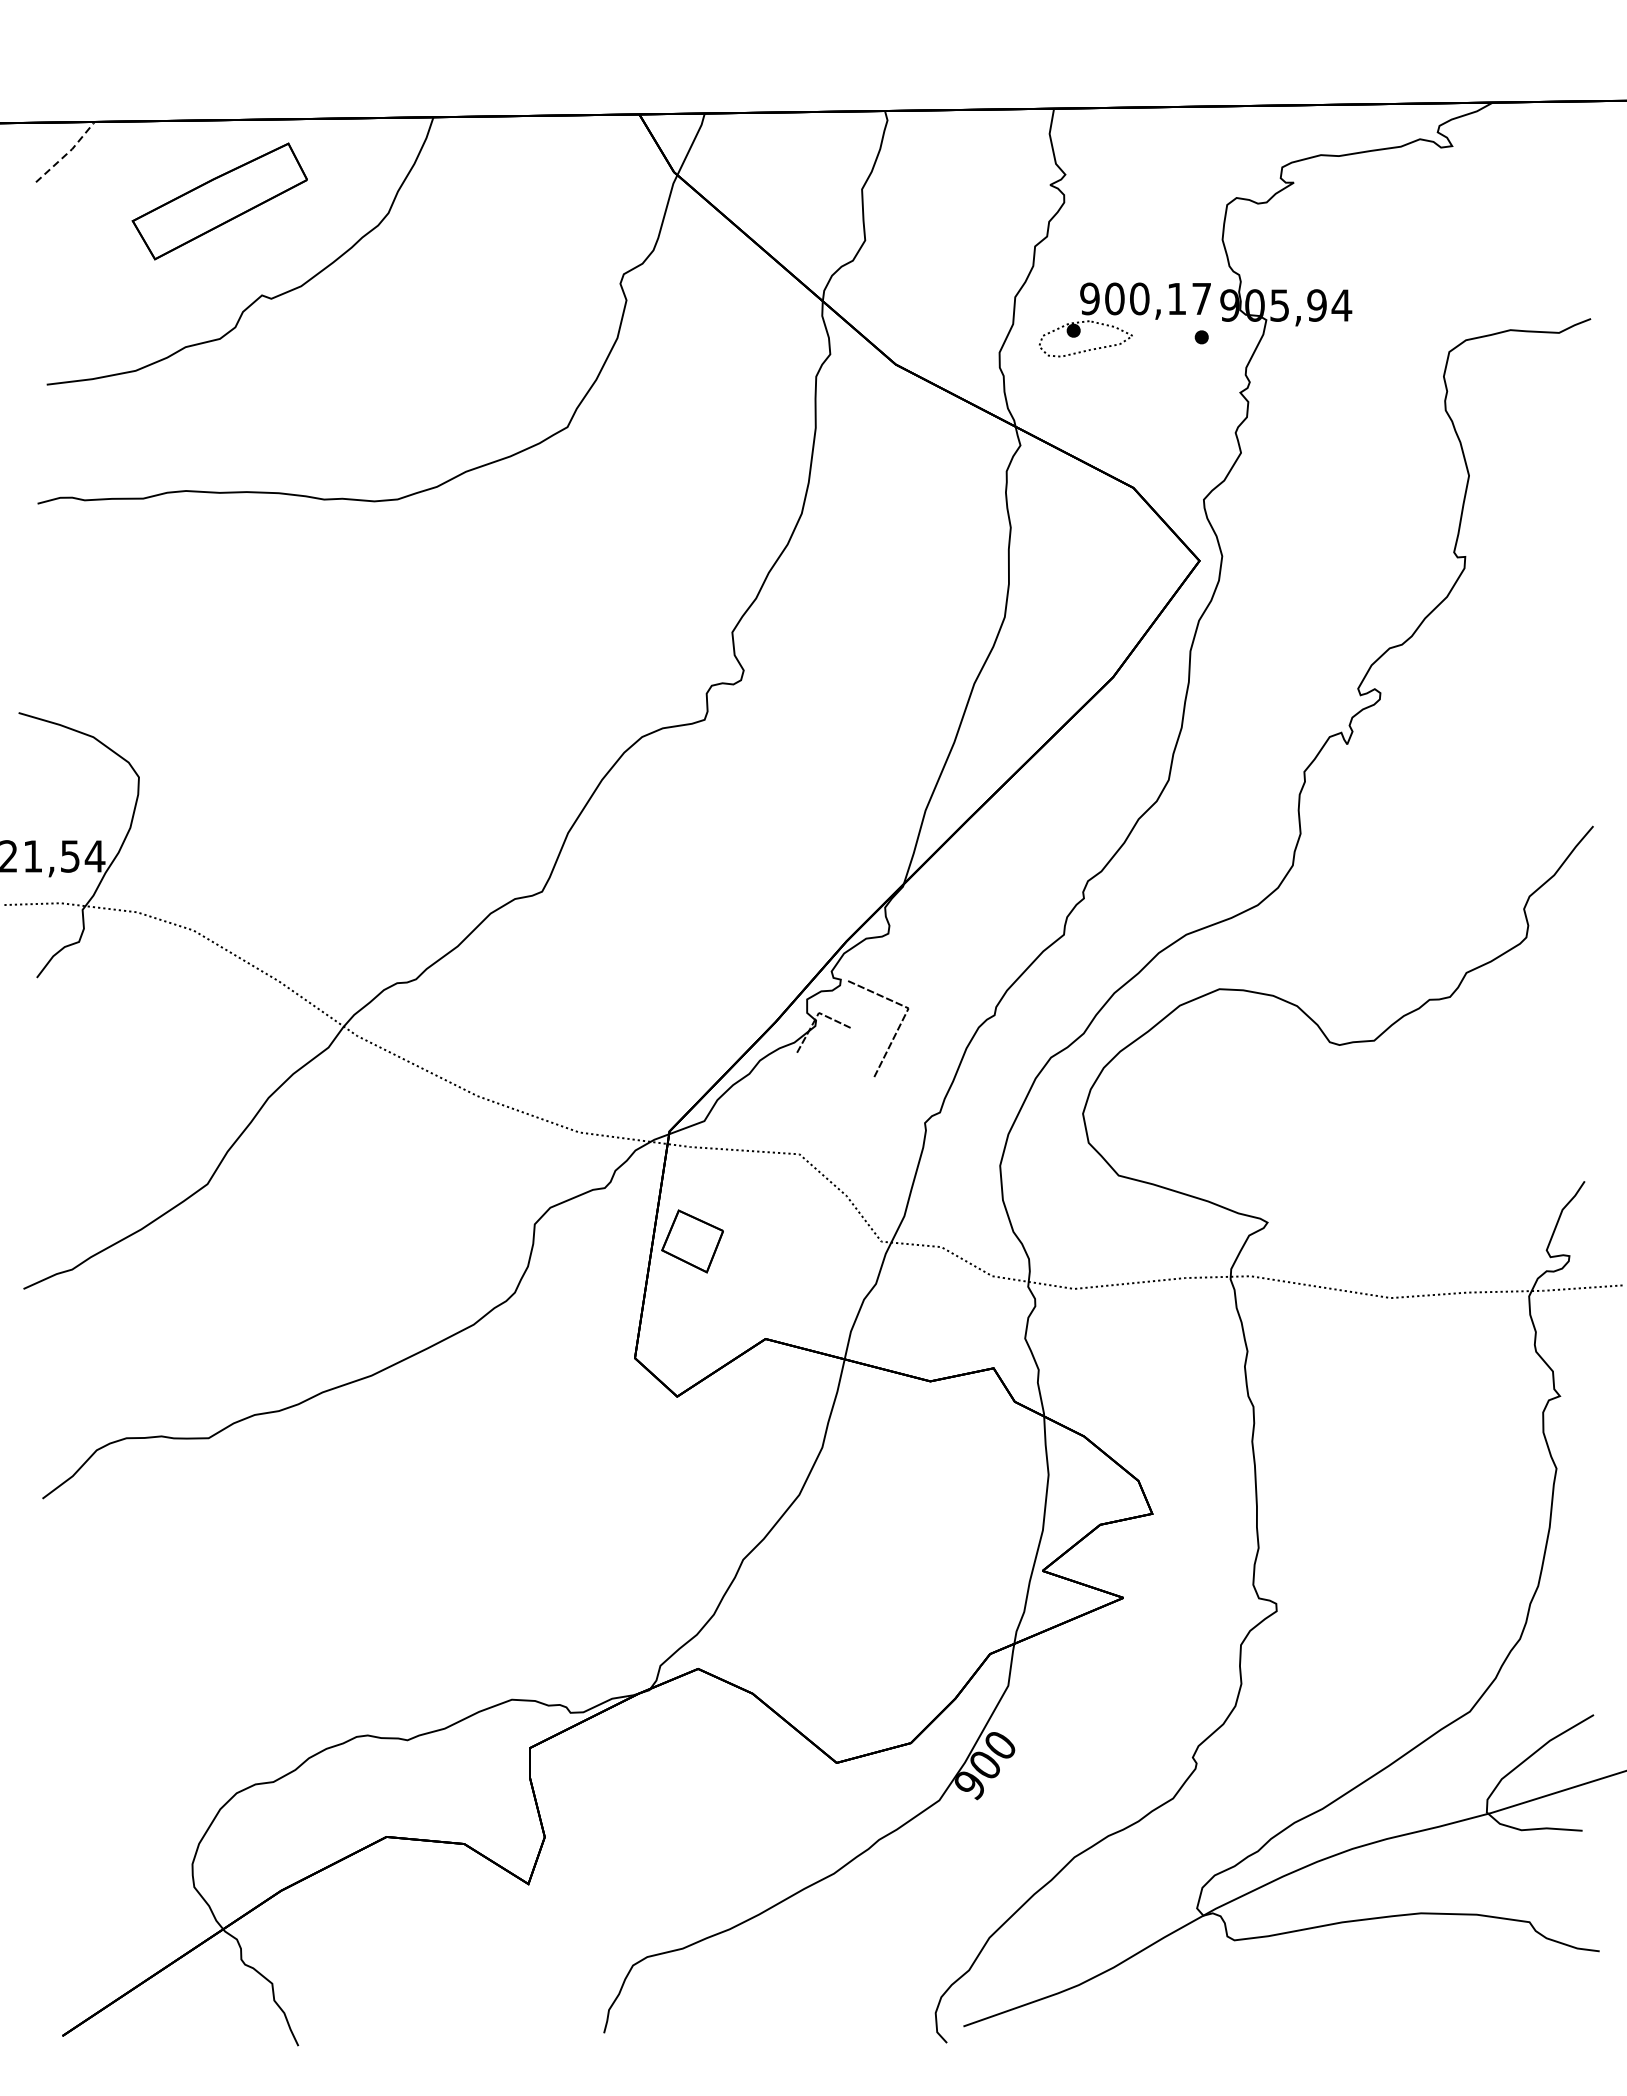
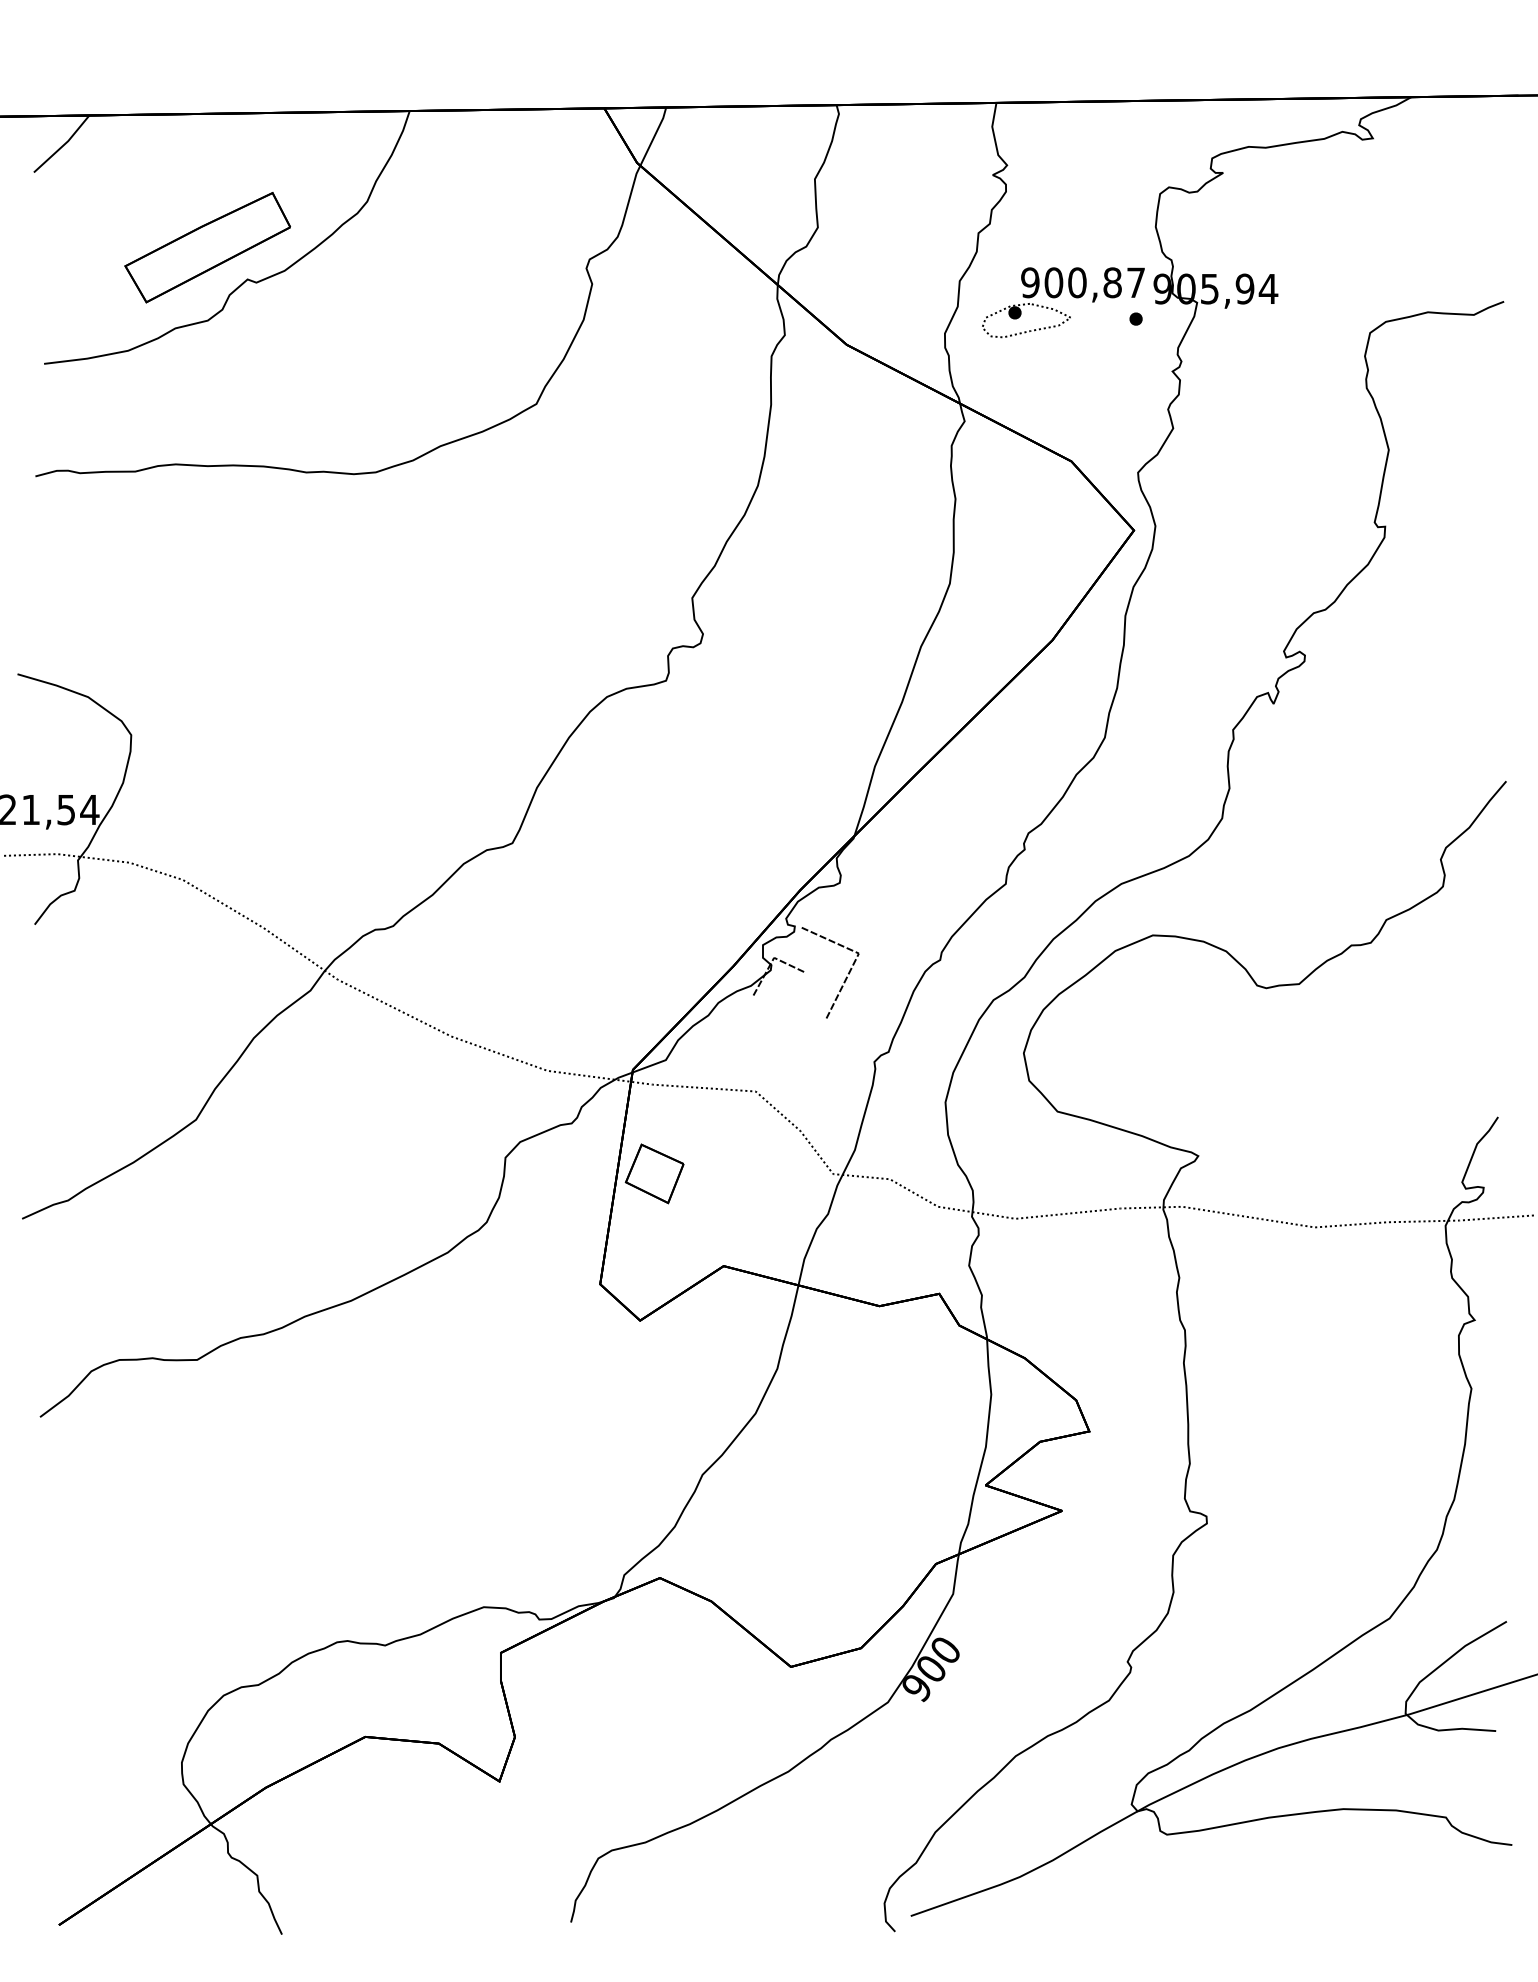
line: (68, 152) -> (64, 144), dashed -> solid
part: (219, 201) -> (207, 247), moved
text: (1176, 298) -> (1112, 282), 900,17 -> 900,87

